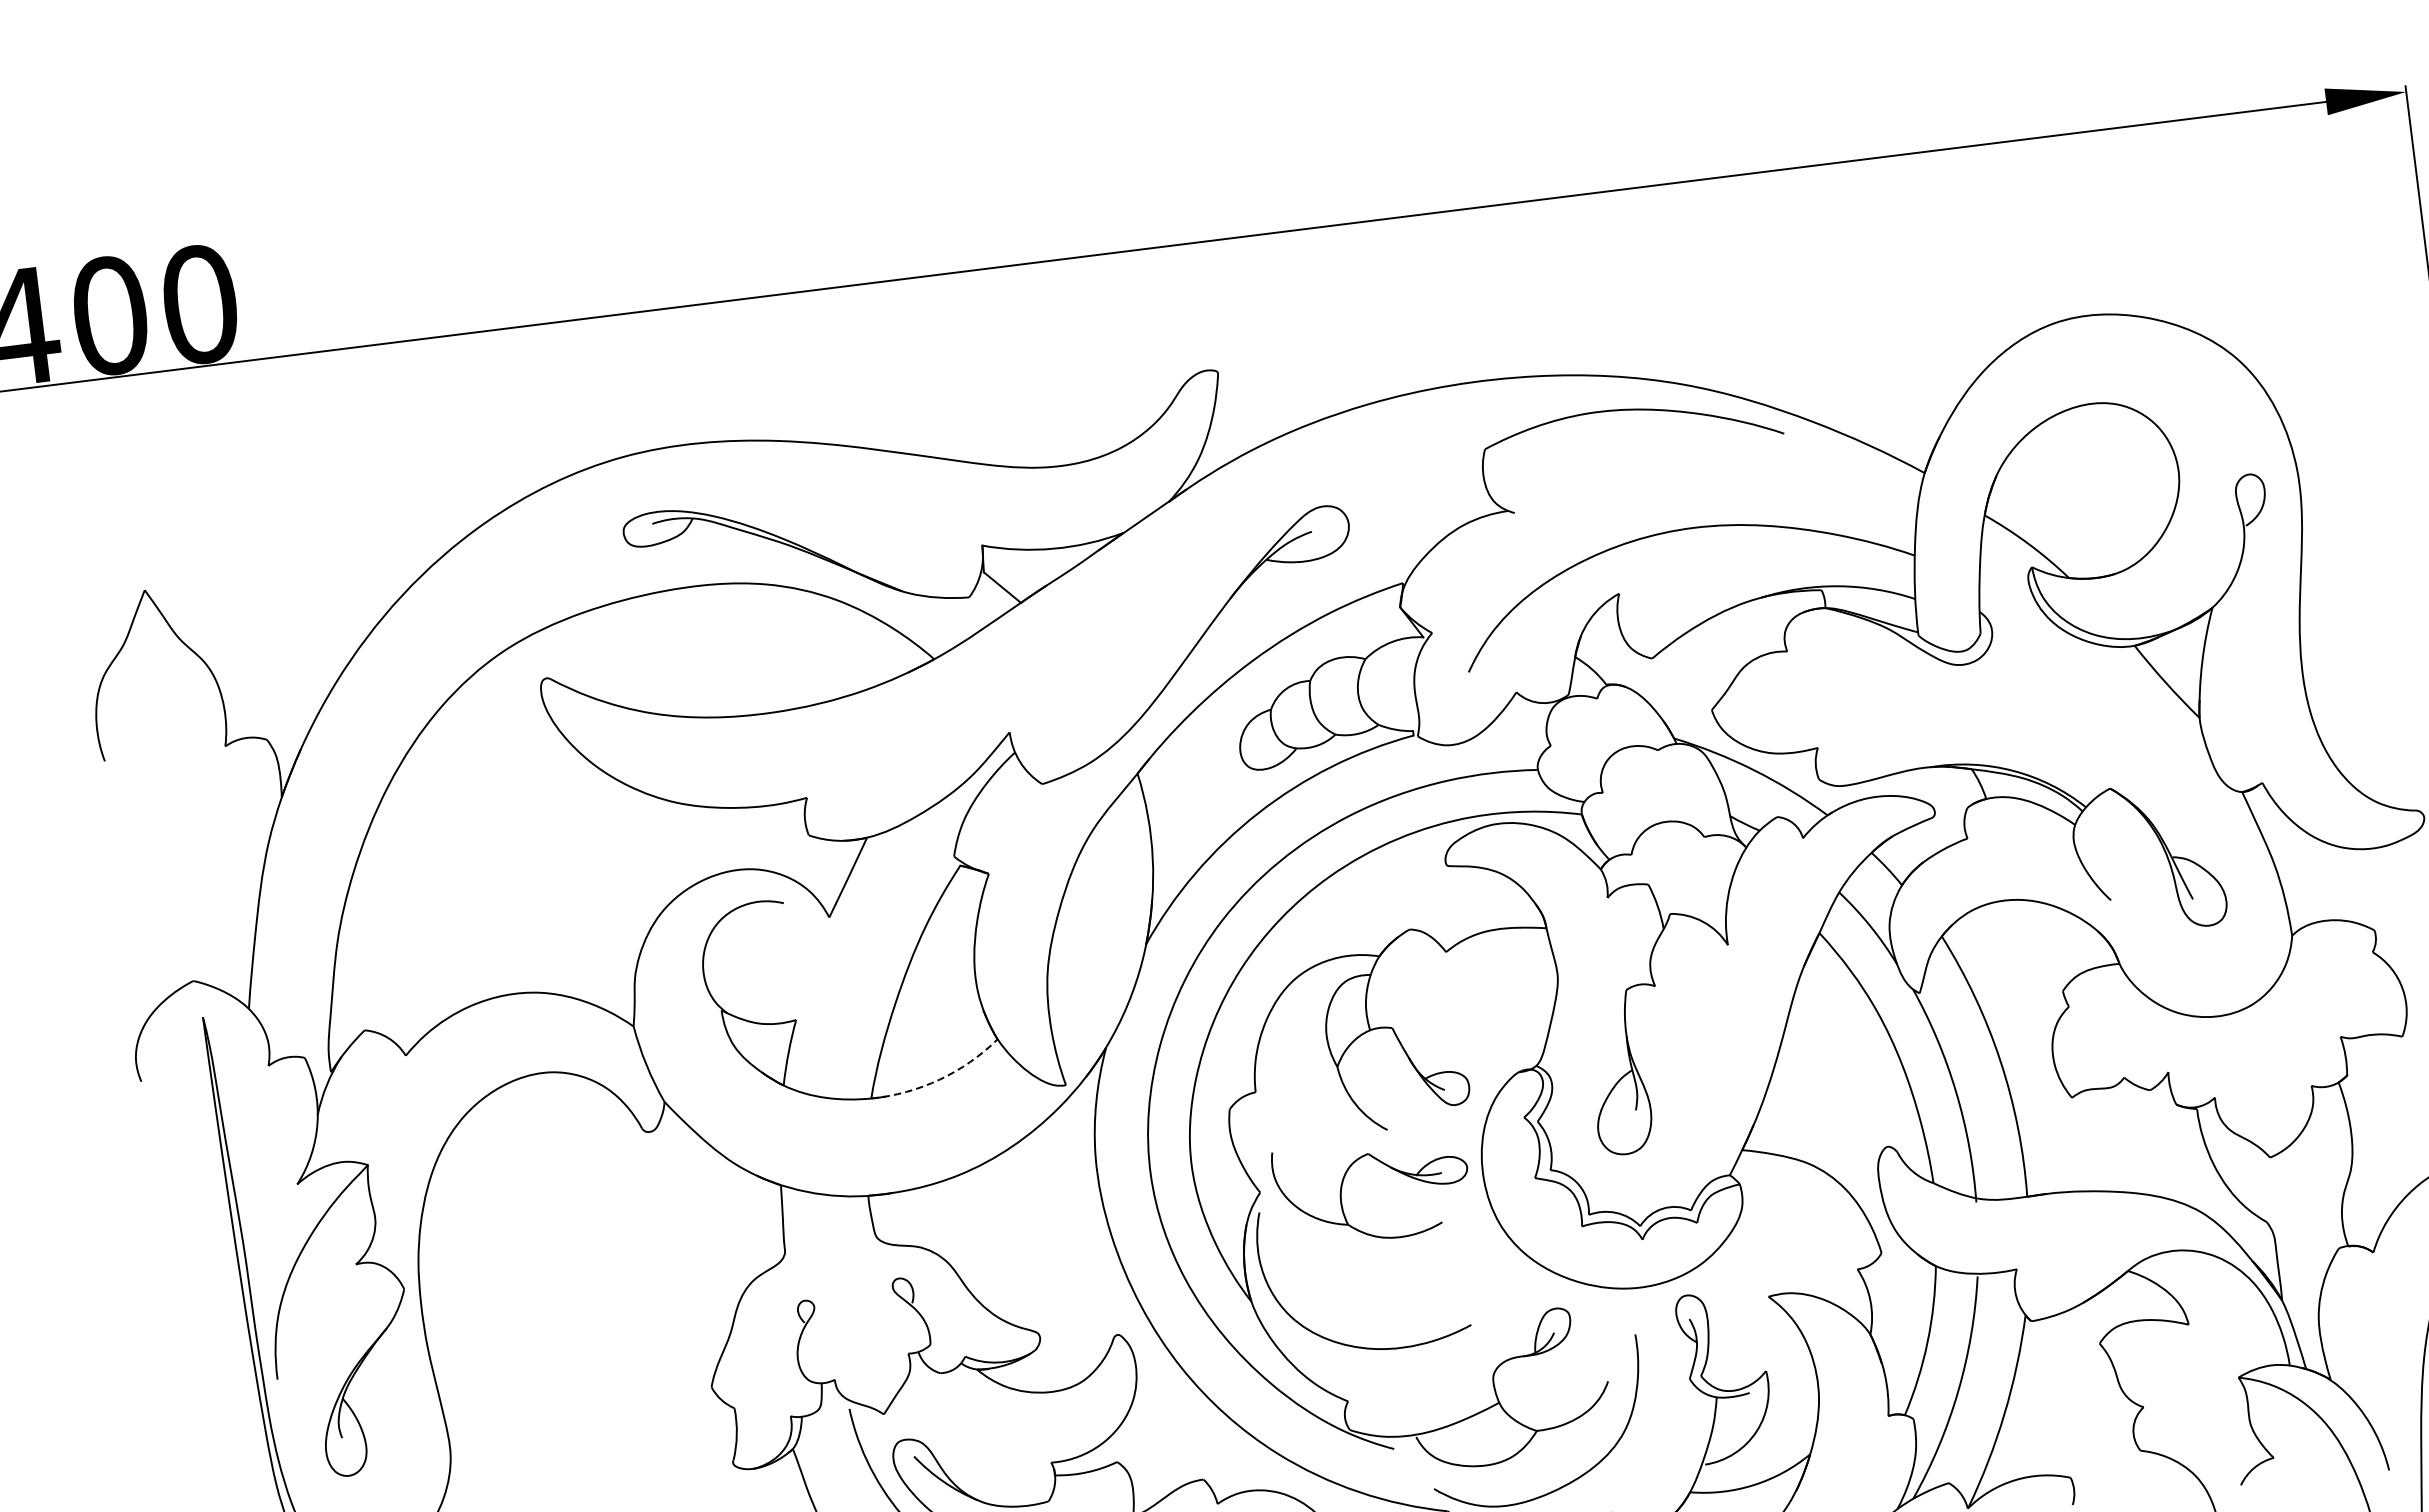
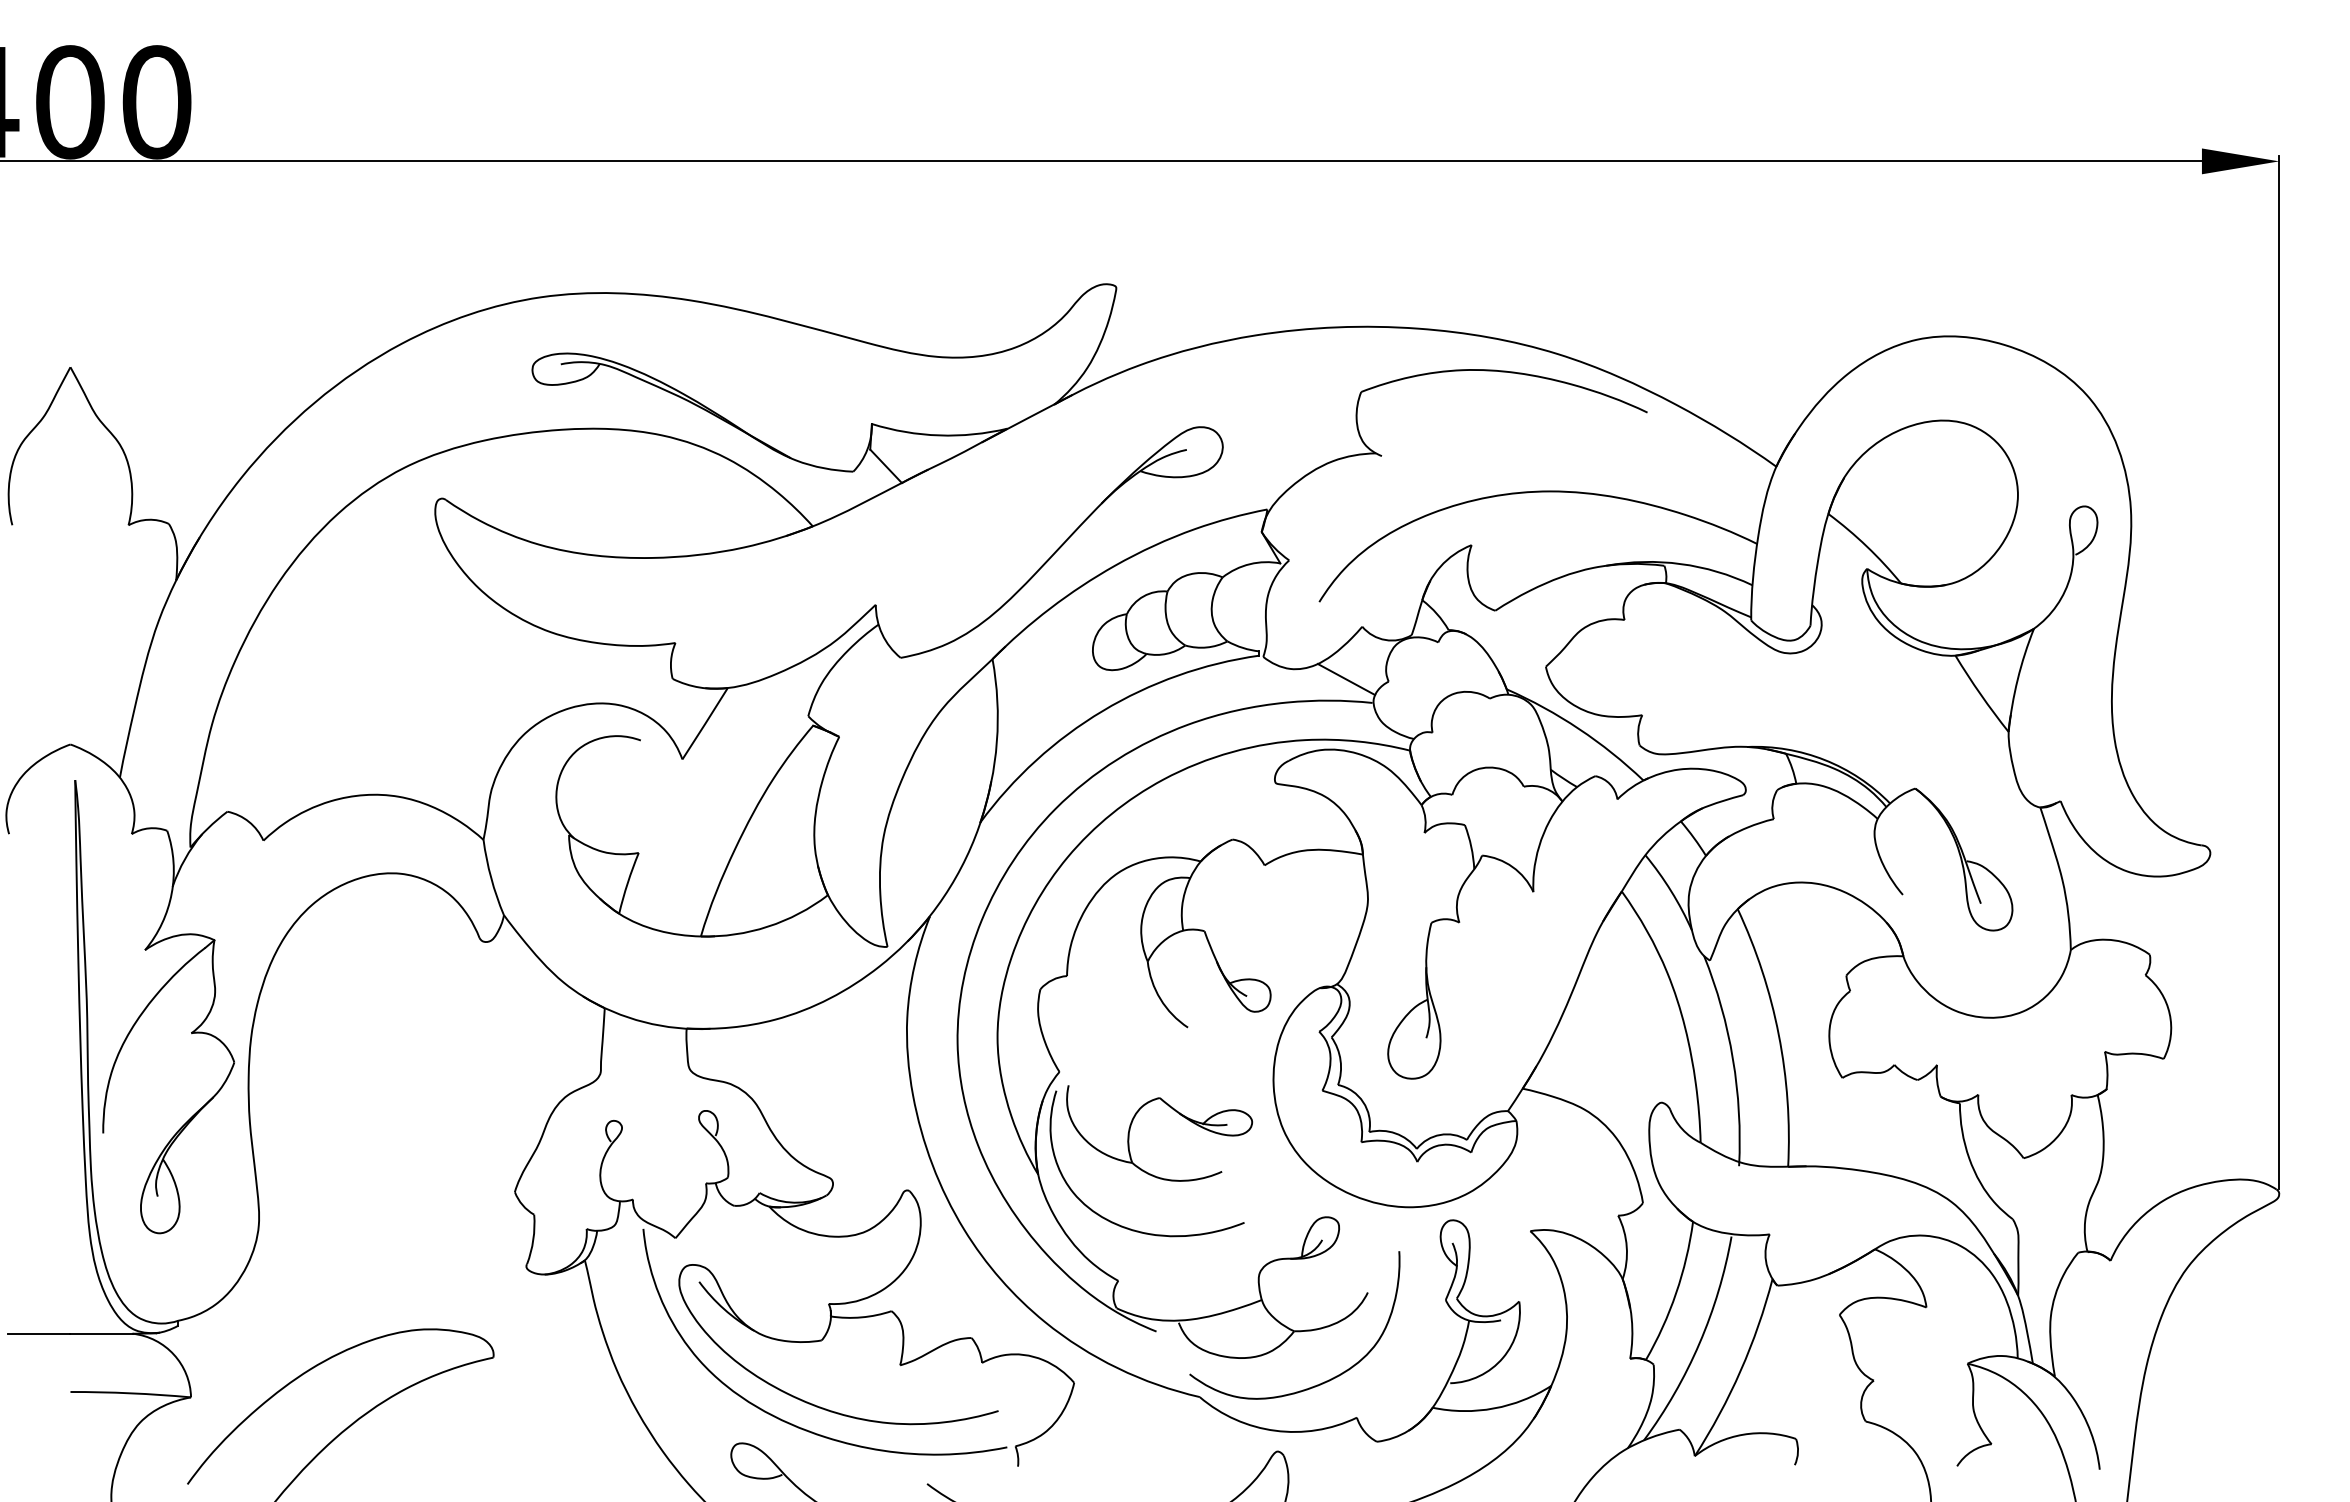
line: (1506, 749) -> (1346, 679), added
arc: (938, 1079) -> (767, 926), dashed -> solid
part: (1388, 1167) -> (1177, 1113), moved

